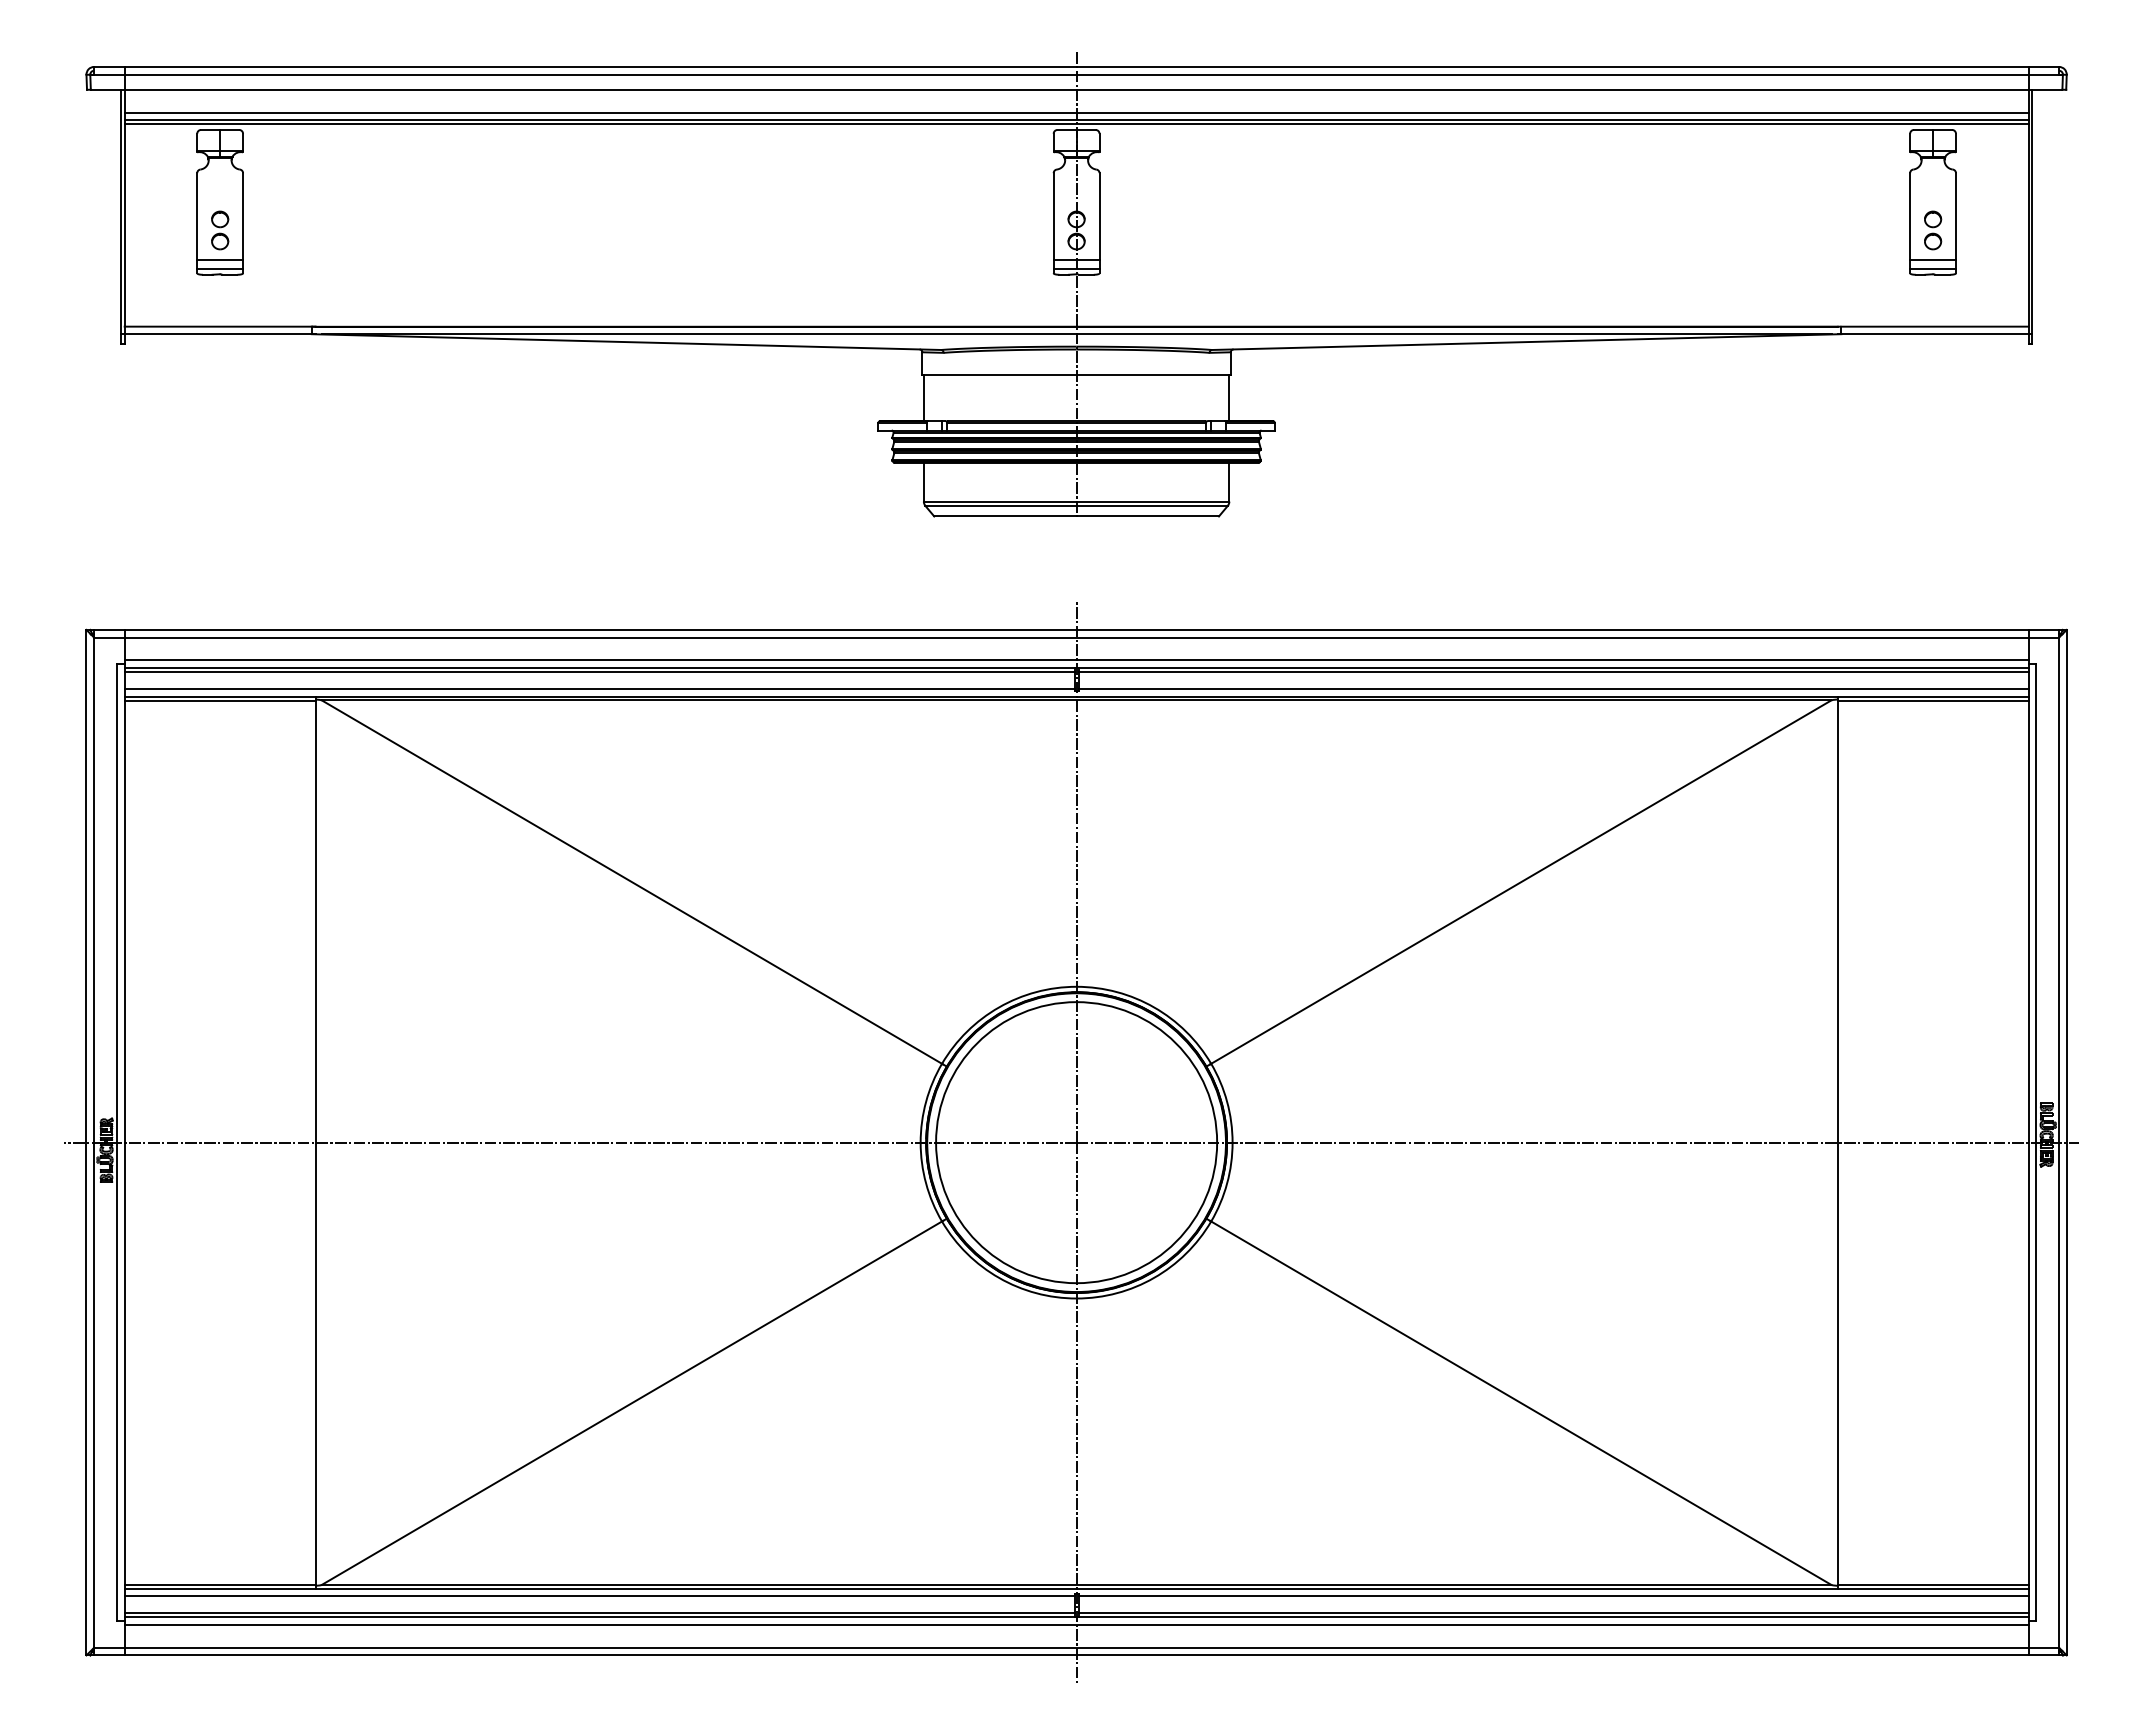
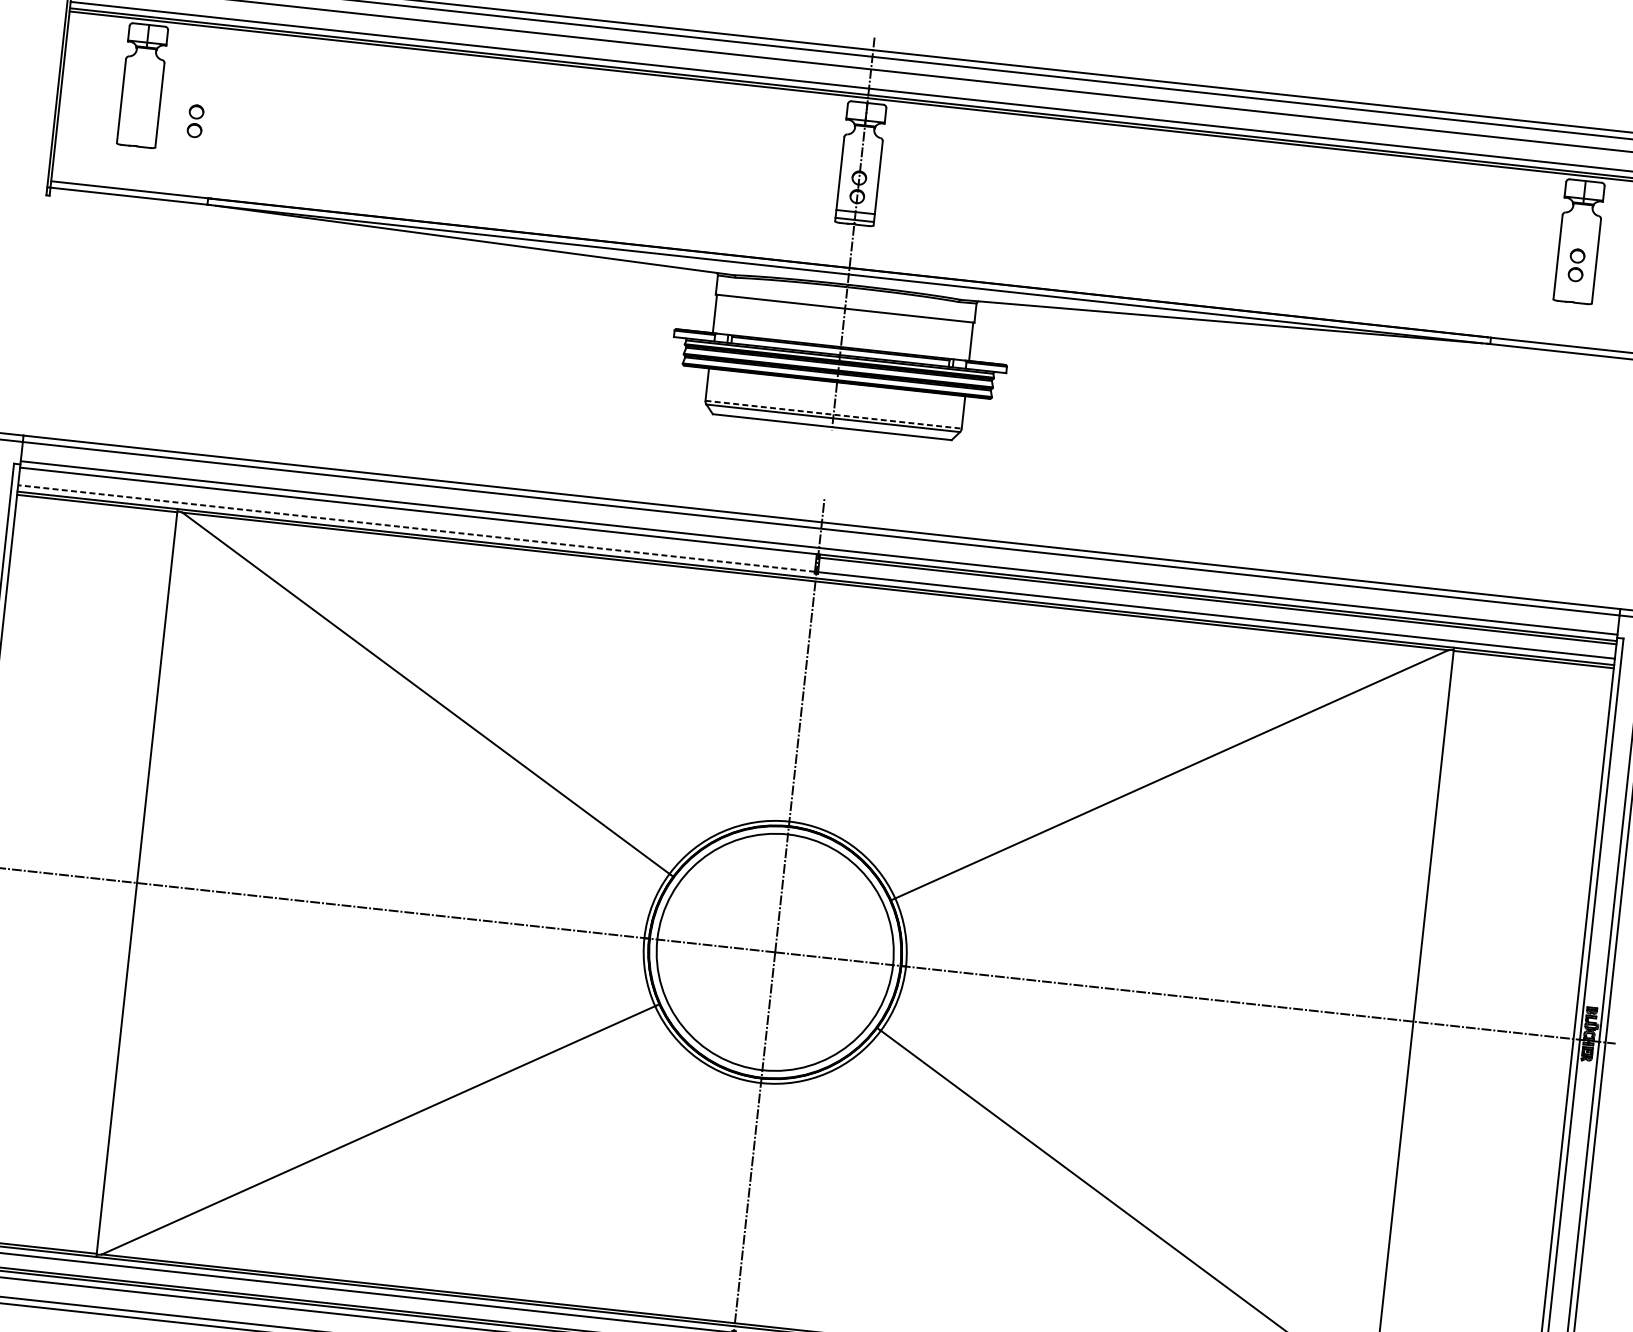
part: (220, 230) -> (195, 121), moved
line: (220, 260) -> (137, 134), removed
line: (1932, 260) -> (1573, 290), removed
line: (220, 269) -> (136, 142), removed
line: (1932, 269) -> (1572, 298), removed
line: (1076, 501) -> (833, 414), solid -> dashed
line: (599, 671) -> (418, 513), removed
line: (599, 689) -> (416, 528), solid -> dashed

